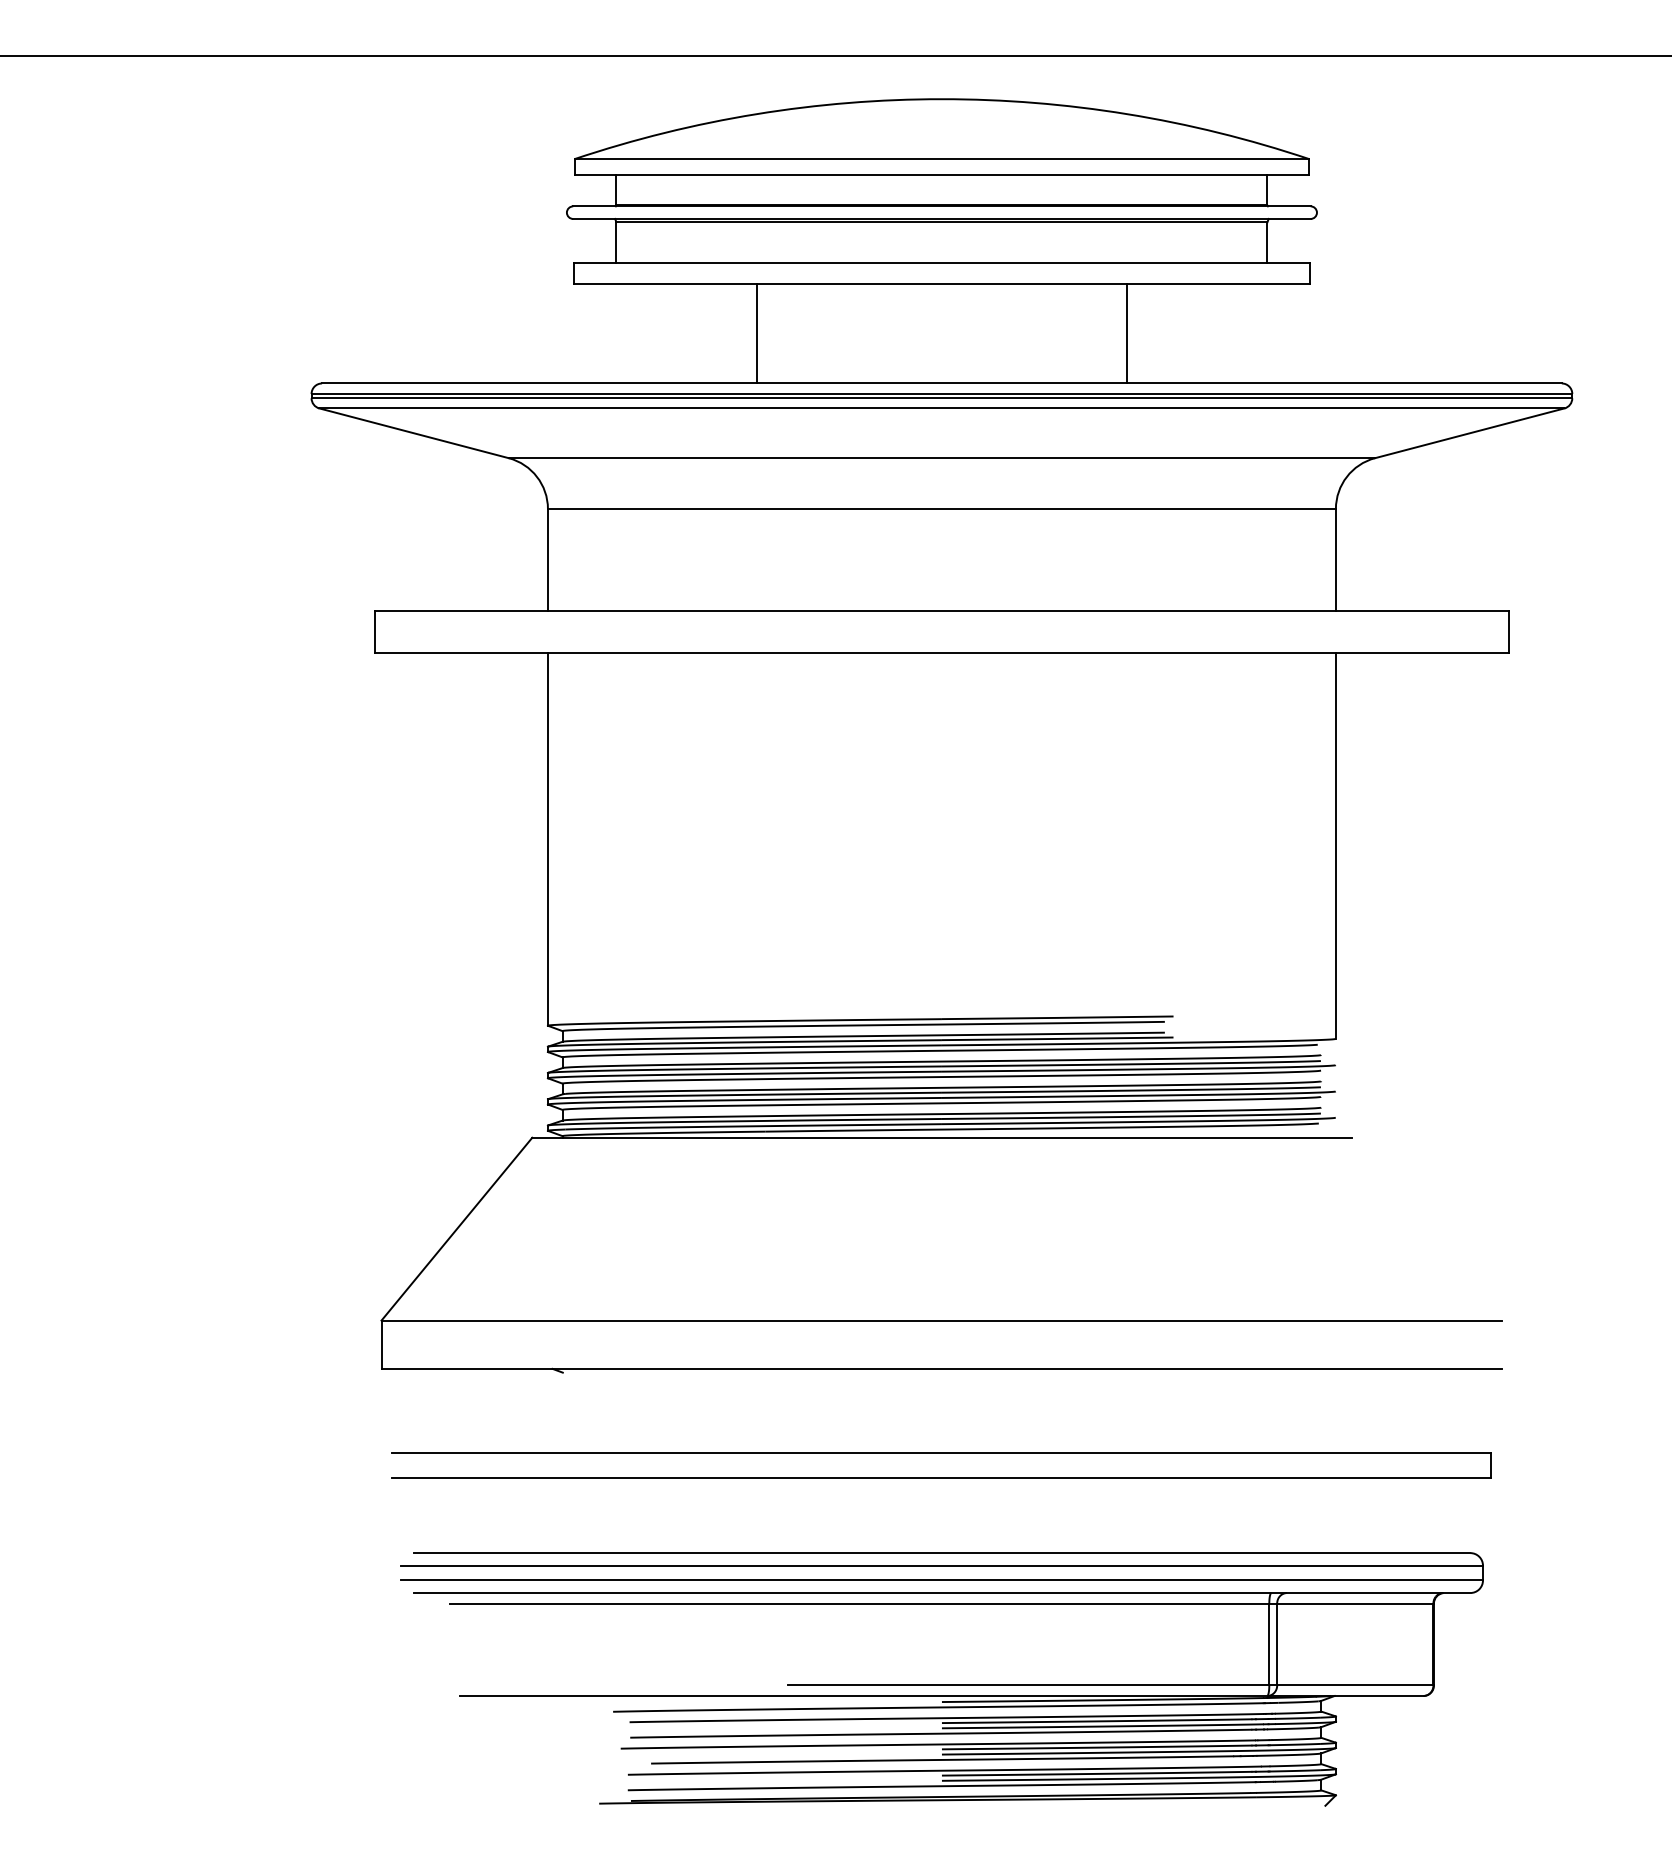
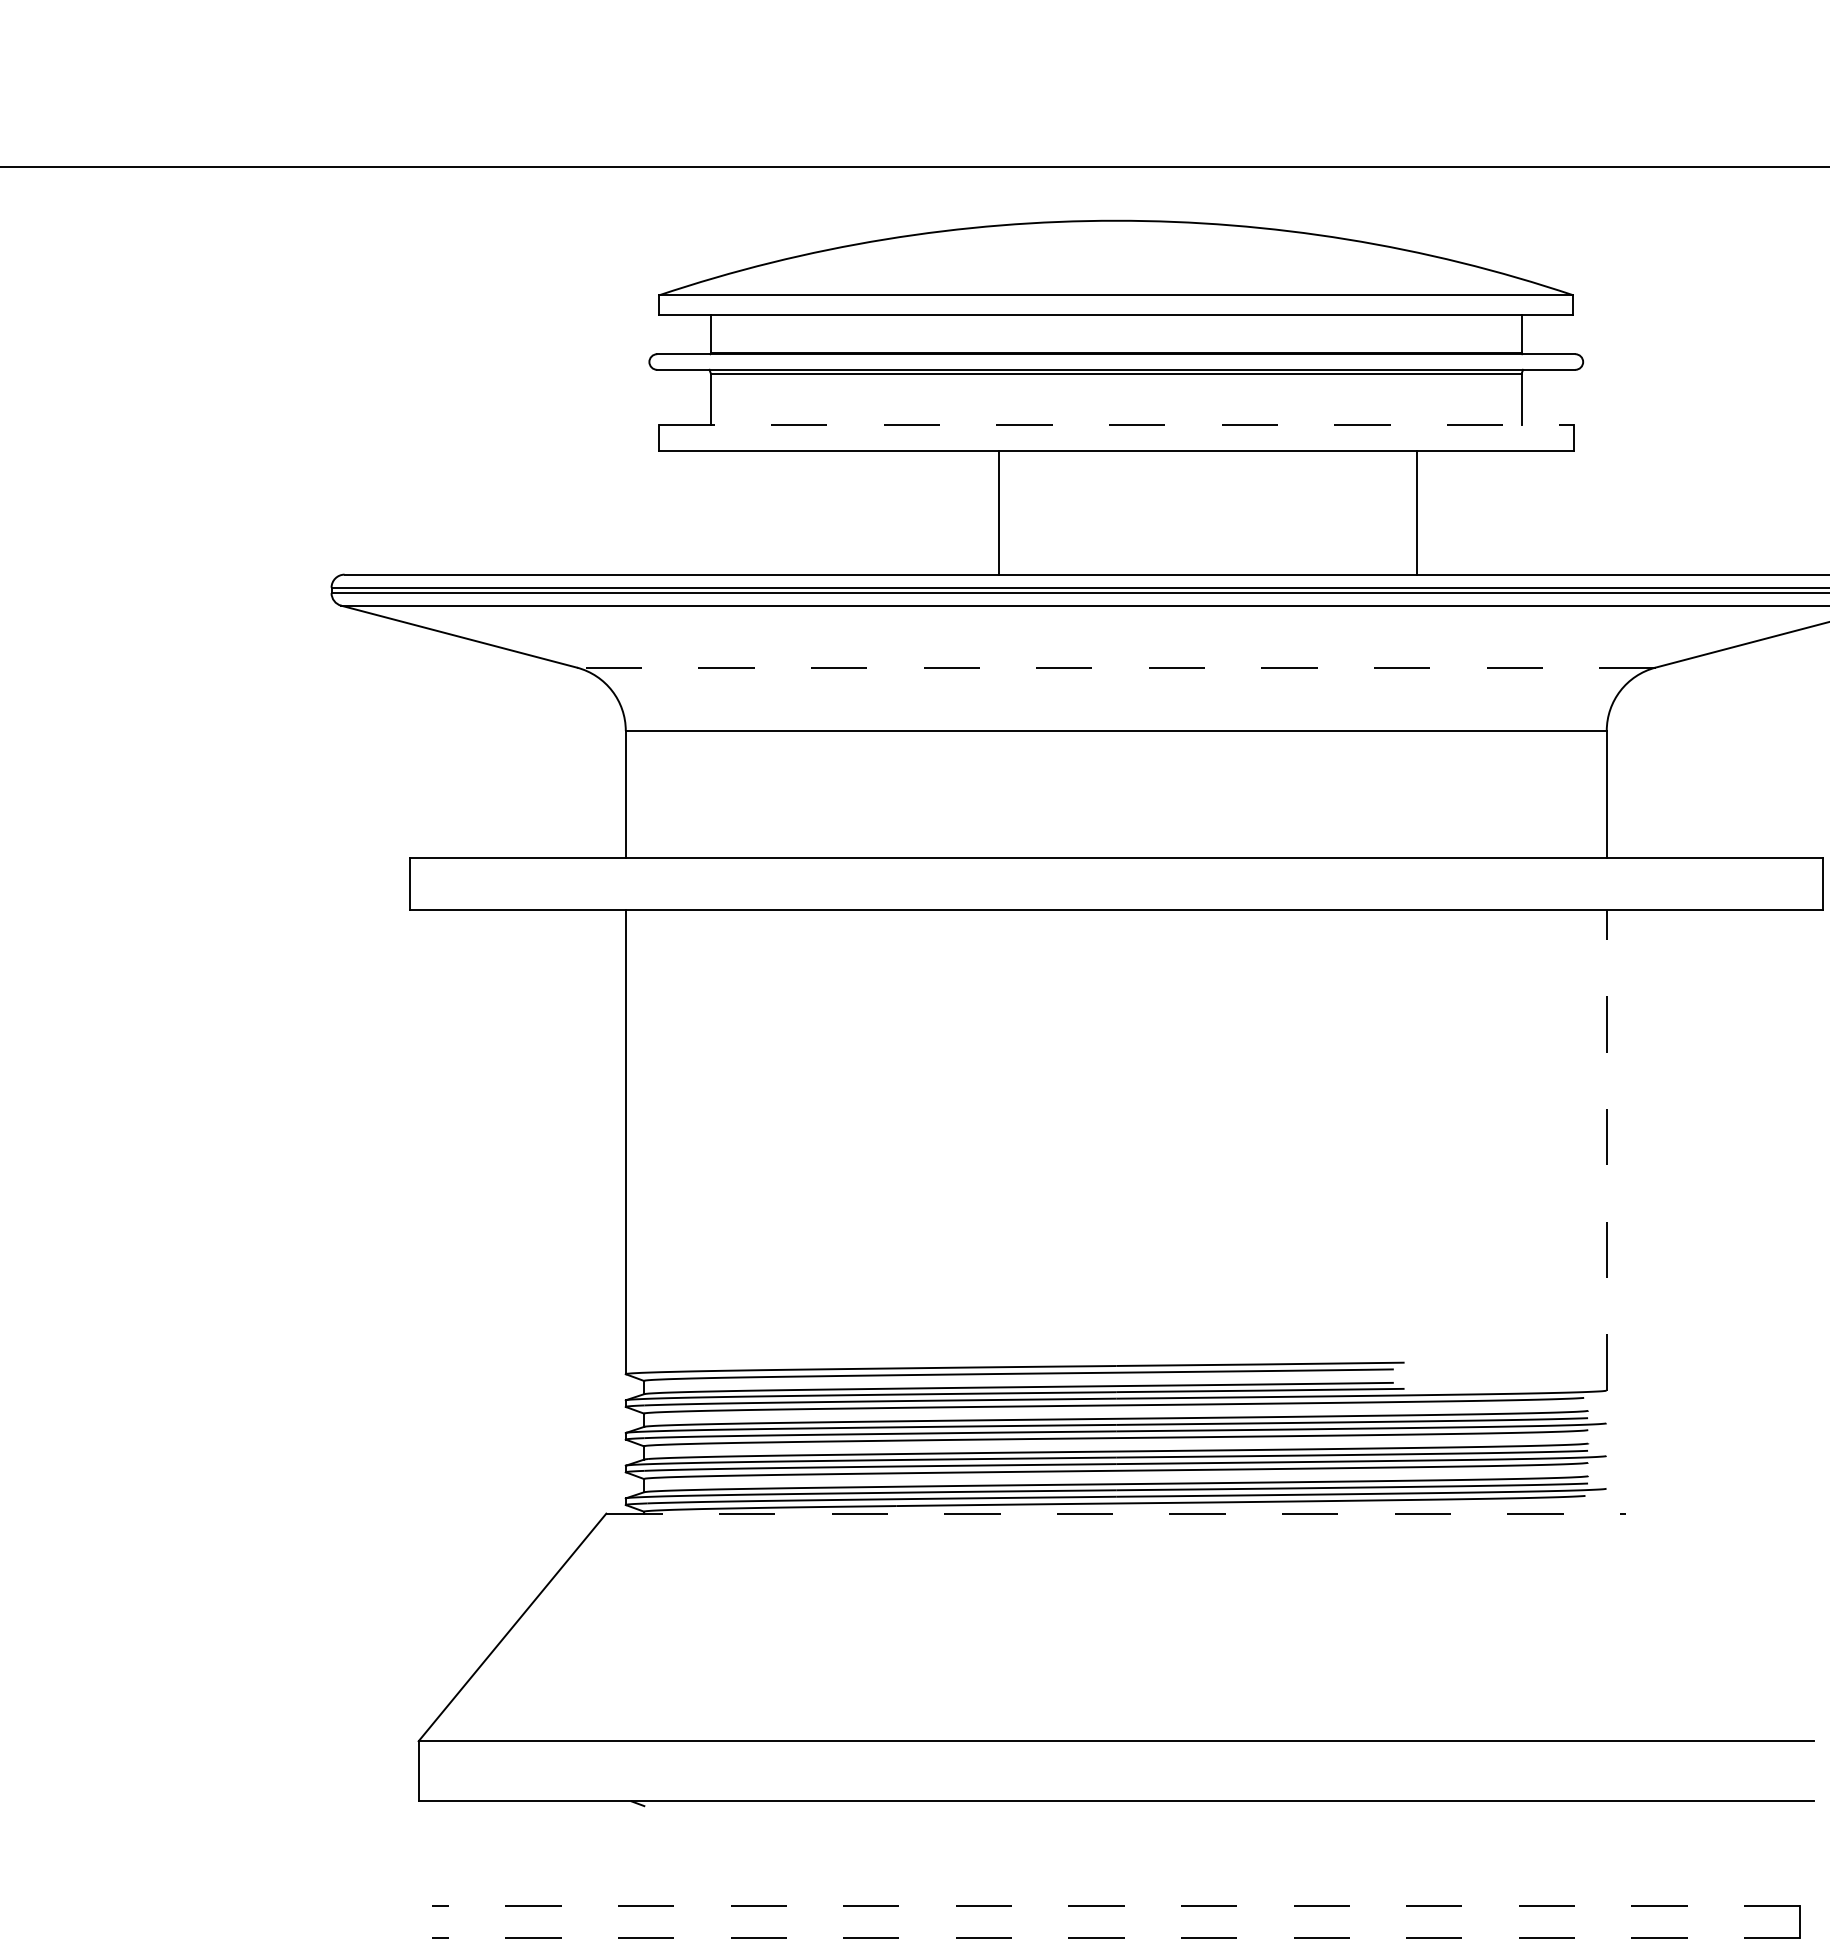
line: (941, 263) -> (1115, 425), solid -> dashed
line: (757, 333) -> (999, 512), moved
line: (1126, 333) -> (1417, 512), moved
line: (941, 458) -> (1115, 668), solid -> dashed
line: (1335, 845) -> (1606, 1149), solid -> dashed
line: (941, 1137) -> (1115, 1513), solid -> dashed
line: (941, 1453) -> (1115, 1906), solid -> dashed
line: (941, 1478) -> (1115, 1937), solid -> dashed

